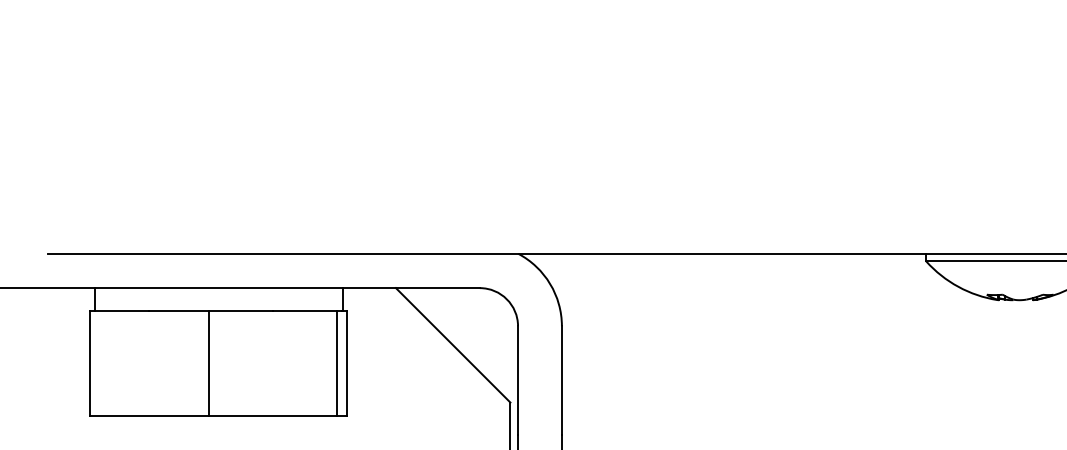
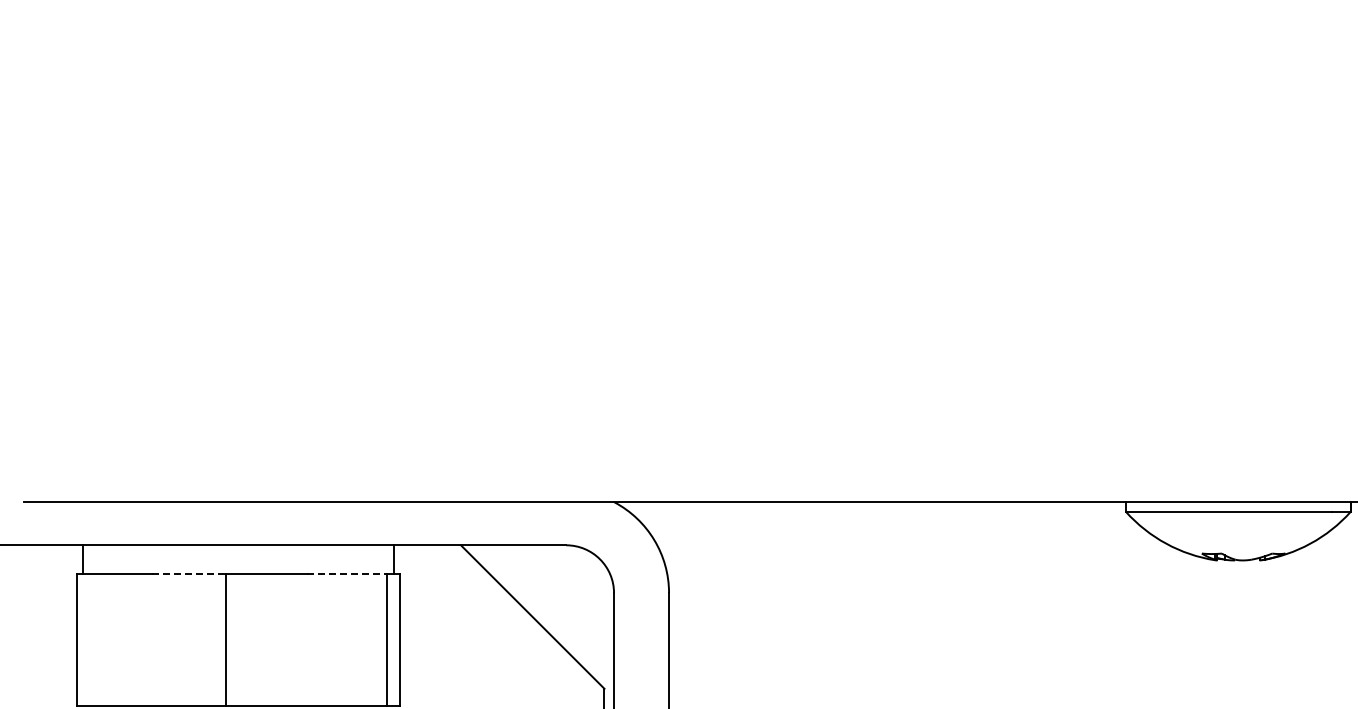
line: (179, 311) -> (189, 574), solid -> dashed
line: (305, 311) -> (347, 574), solid -> dashed

